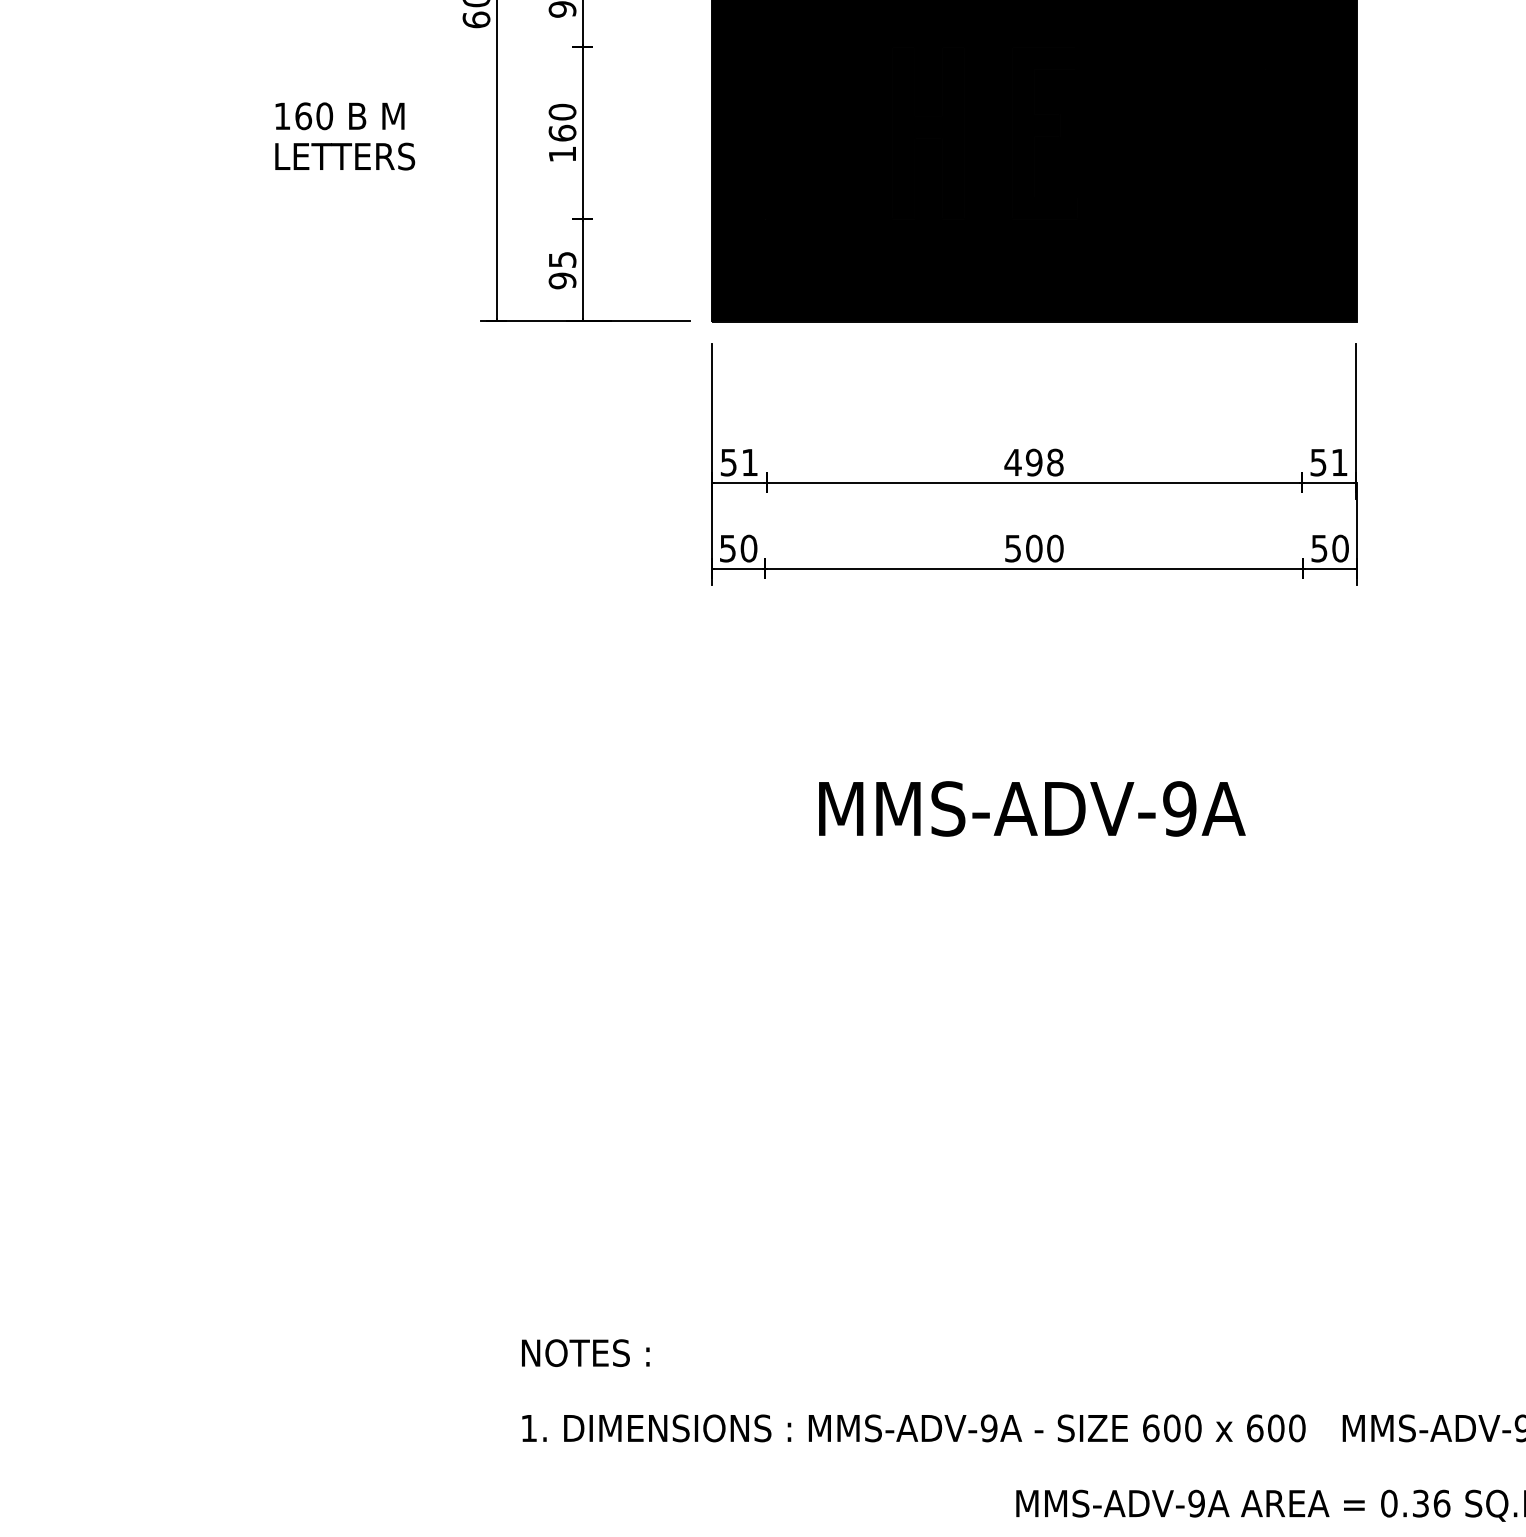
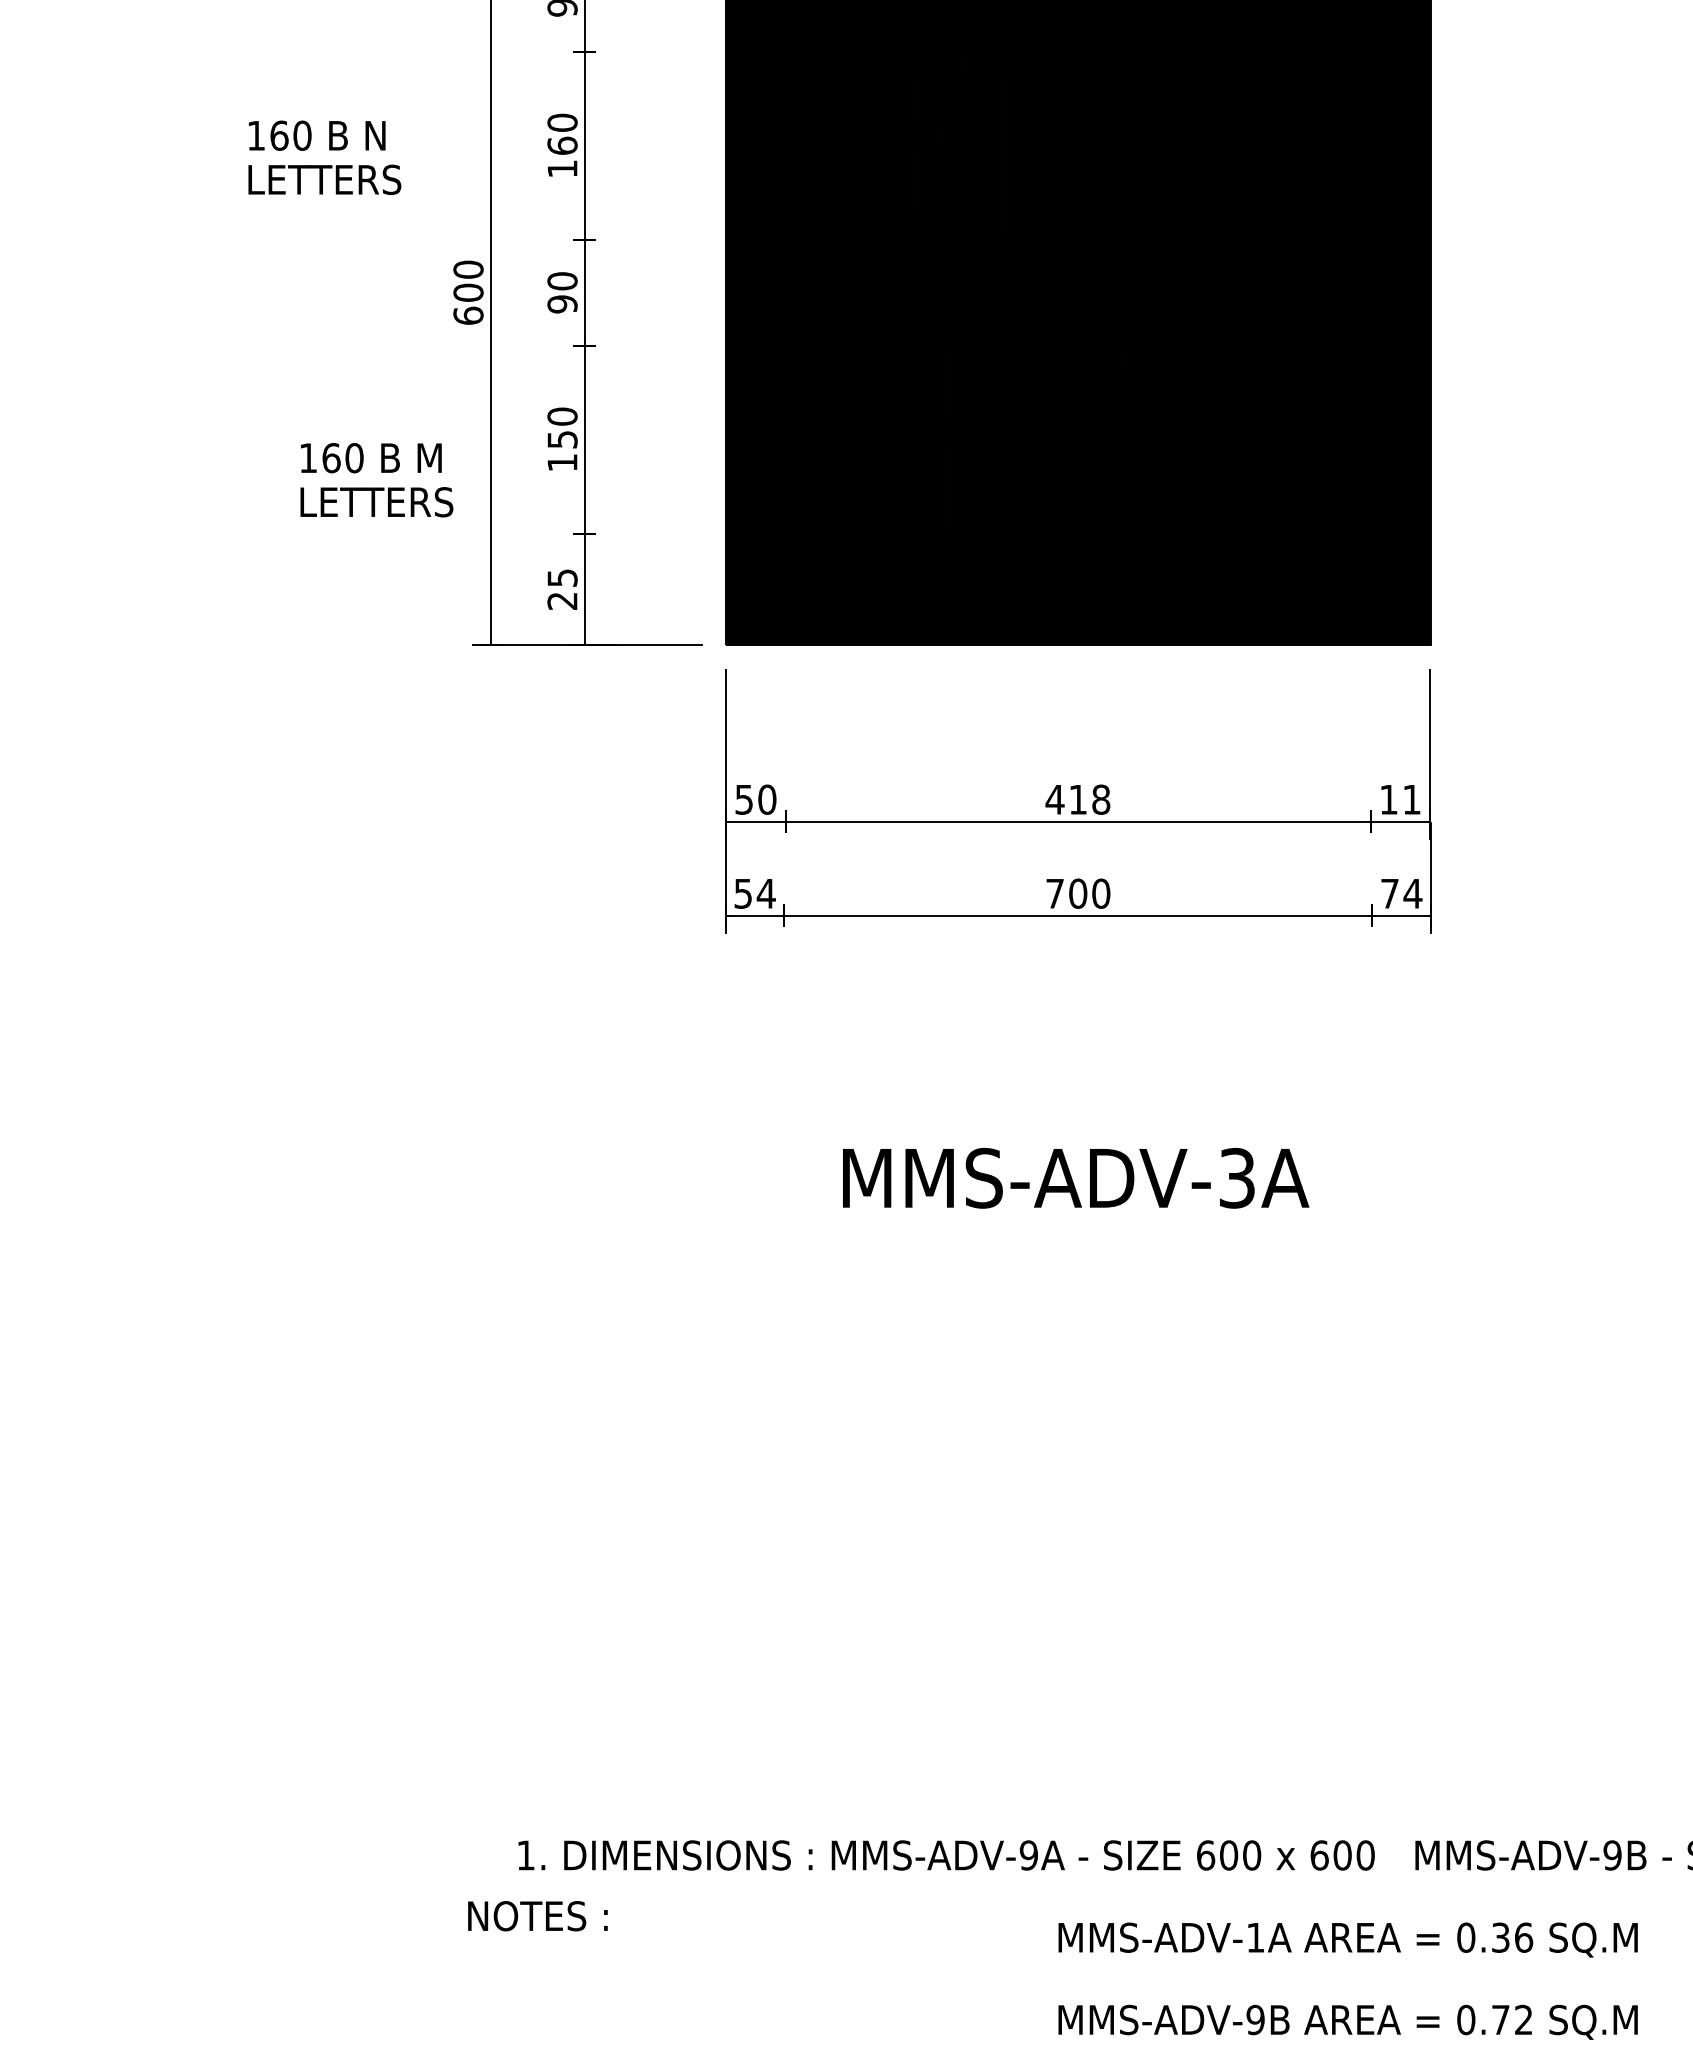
text: (562, 133) -> (562, 439), 160 -> 150
text: (344, 136) -> (376, 480), moved
text: (562, 281) -> (562, 601), 95 -> 25
text: (750, 462) -> (767, 799), 51 -> 50
text: (1034, 462) -> (1078, 799), 498 -> 418
text: (1318, 462) -> (1388, 799), 51 -> 11
text: (748, 548) -> (765, 893), 50 -> 54
text: (1012, 548) -> (1054, 893), 500 -> 700
text: (1330, 548) -> (1401, 893), 50 -> 74
text: (1180, 809) -> (1237, 1178), MMS-ADV-9A -> MMS-ADV-3A
text: (585, 1353) -> (537, 1916), moved
text: (1196, 1503) -> (1255, 1937), MMS-ADV-9A -> MMS-ADV-1A

